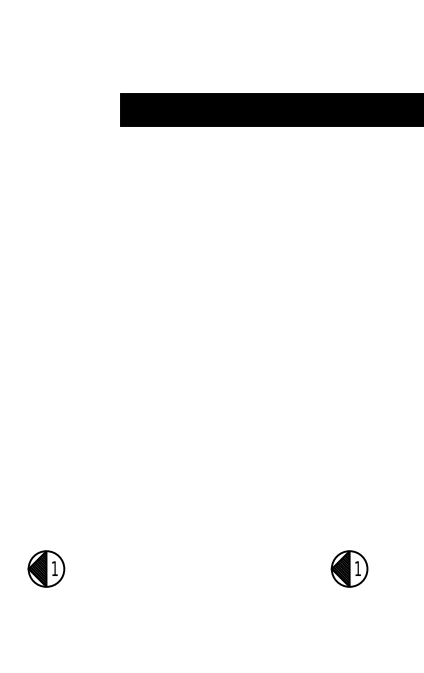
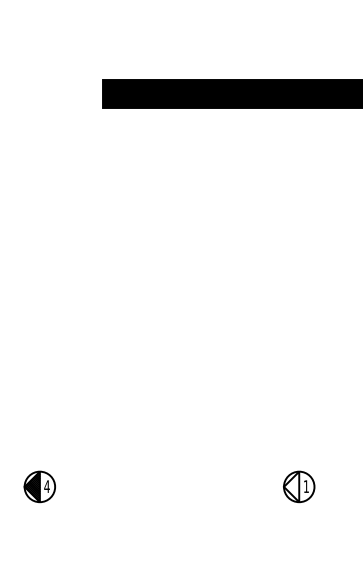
text: (54, 568) -> (46, 486), 1 -> 4
hatch: (340, 568) -> (291, 486), removed

